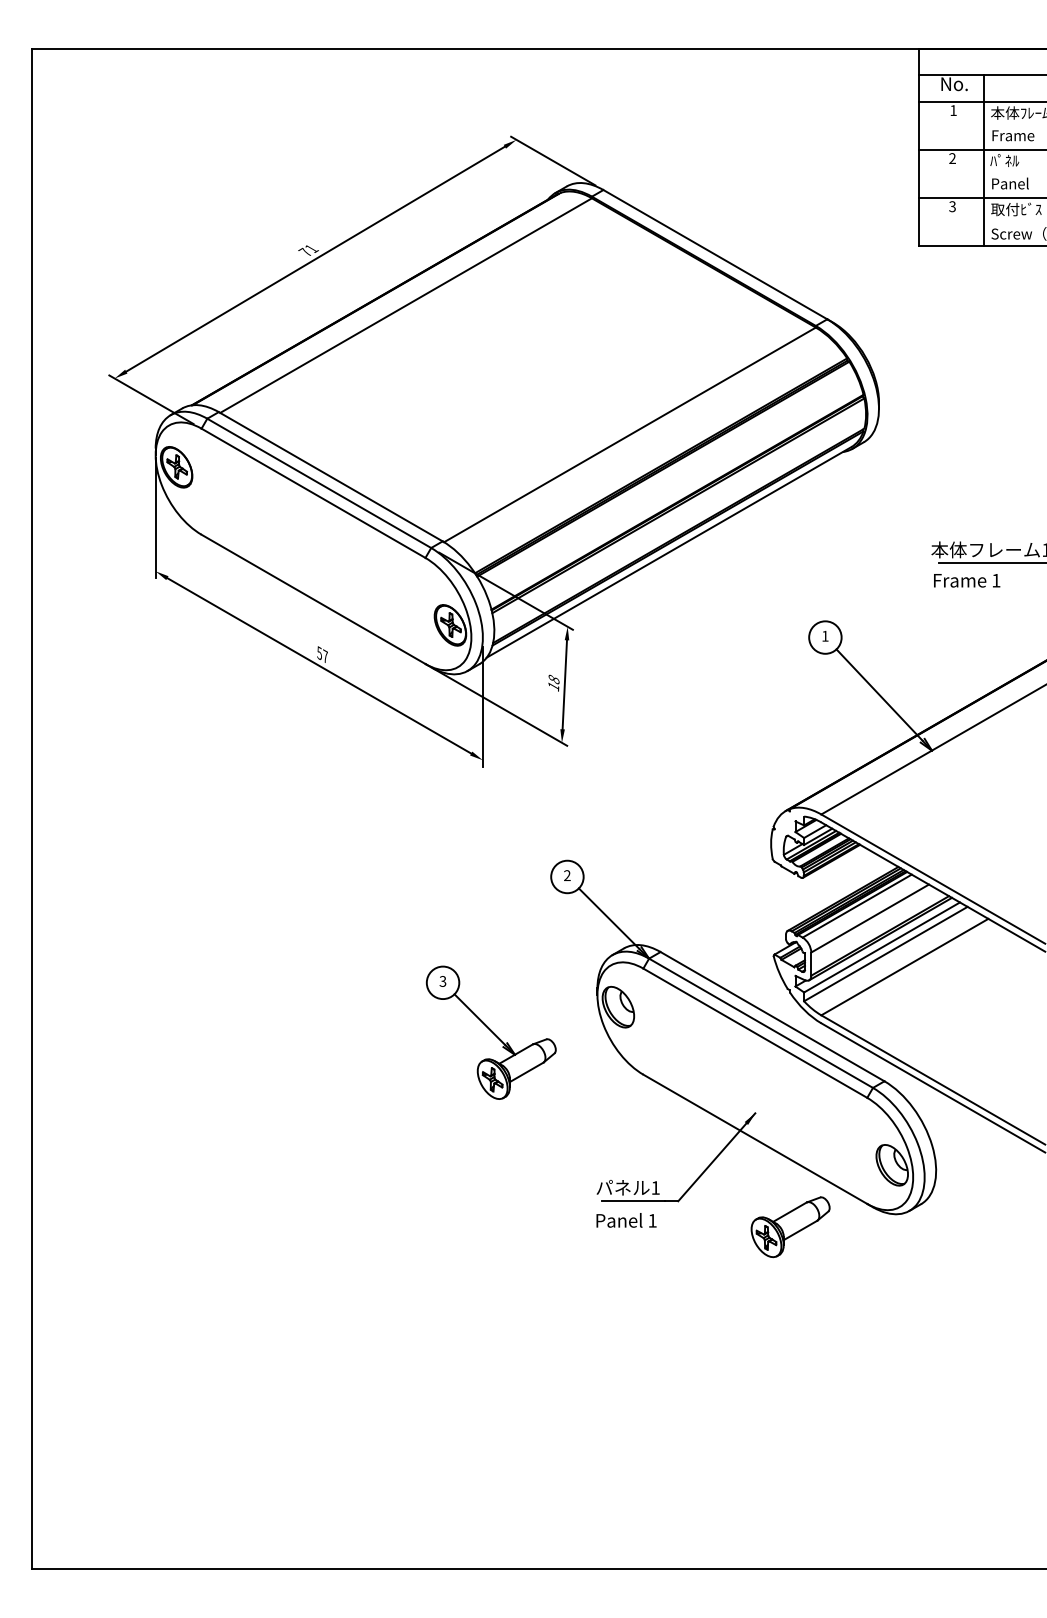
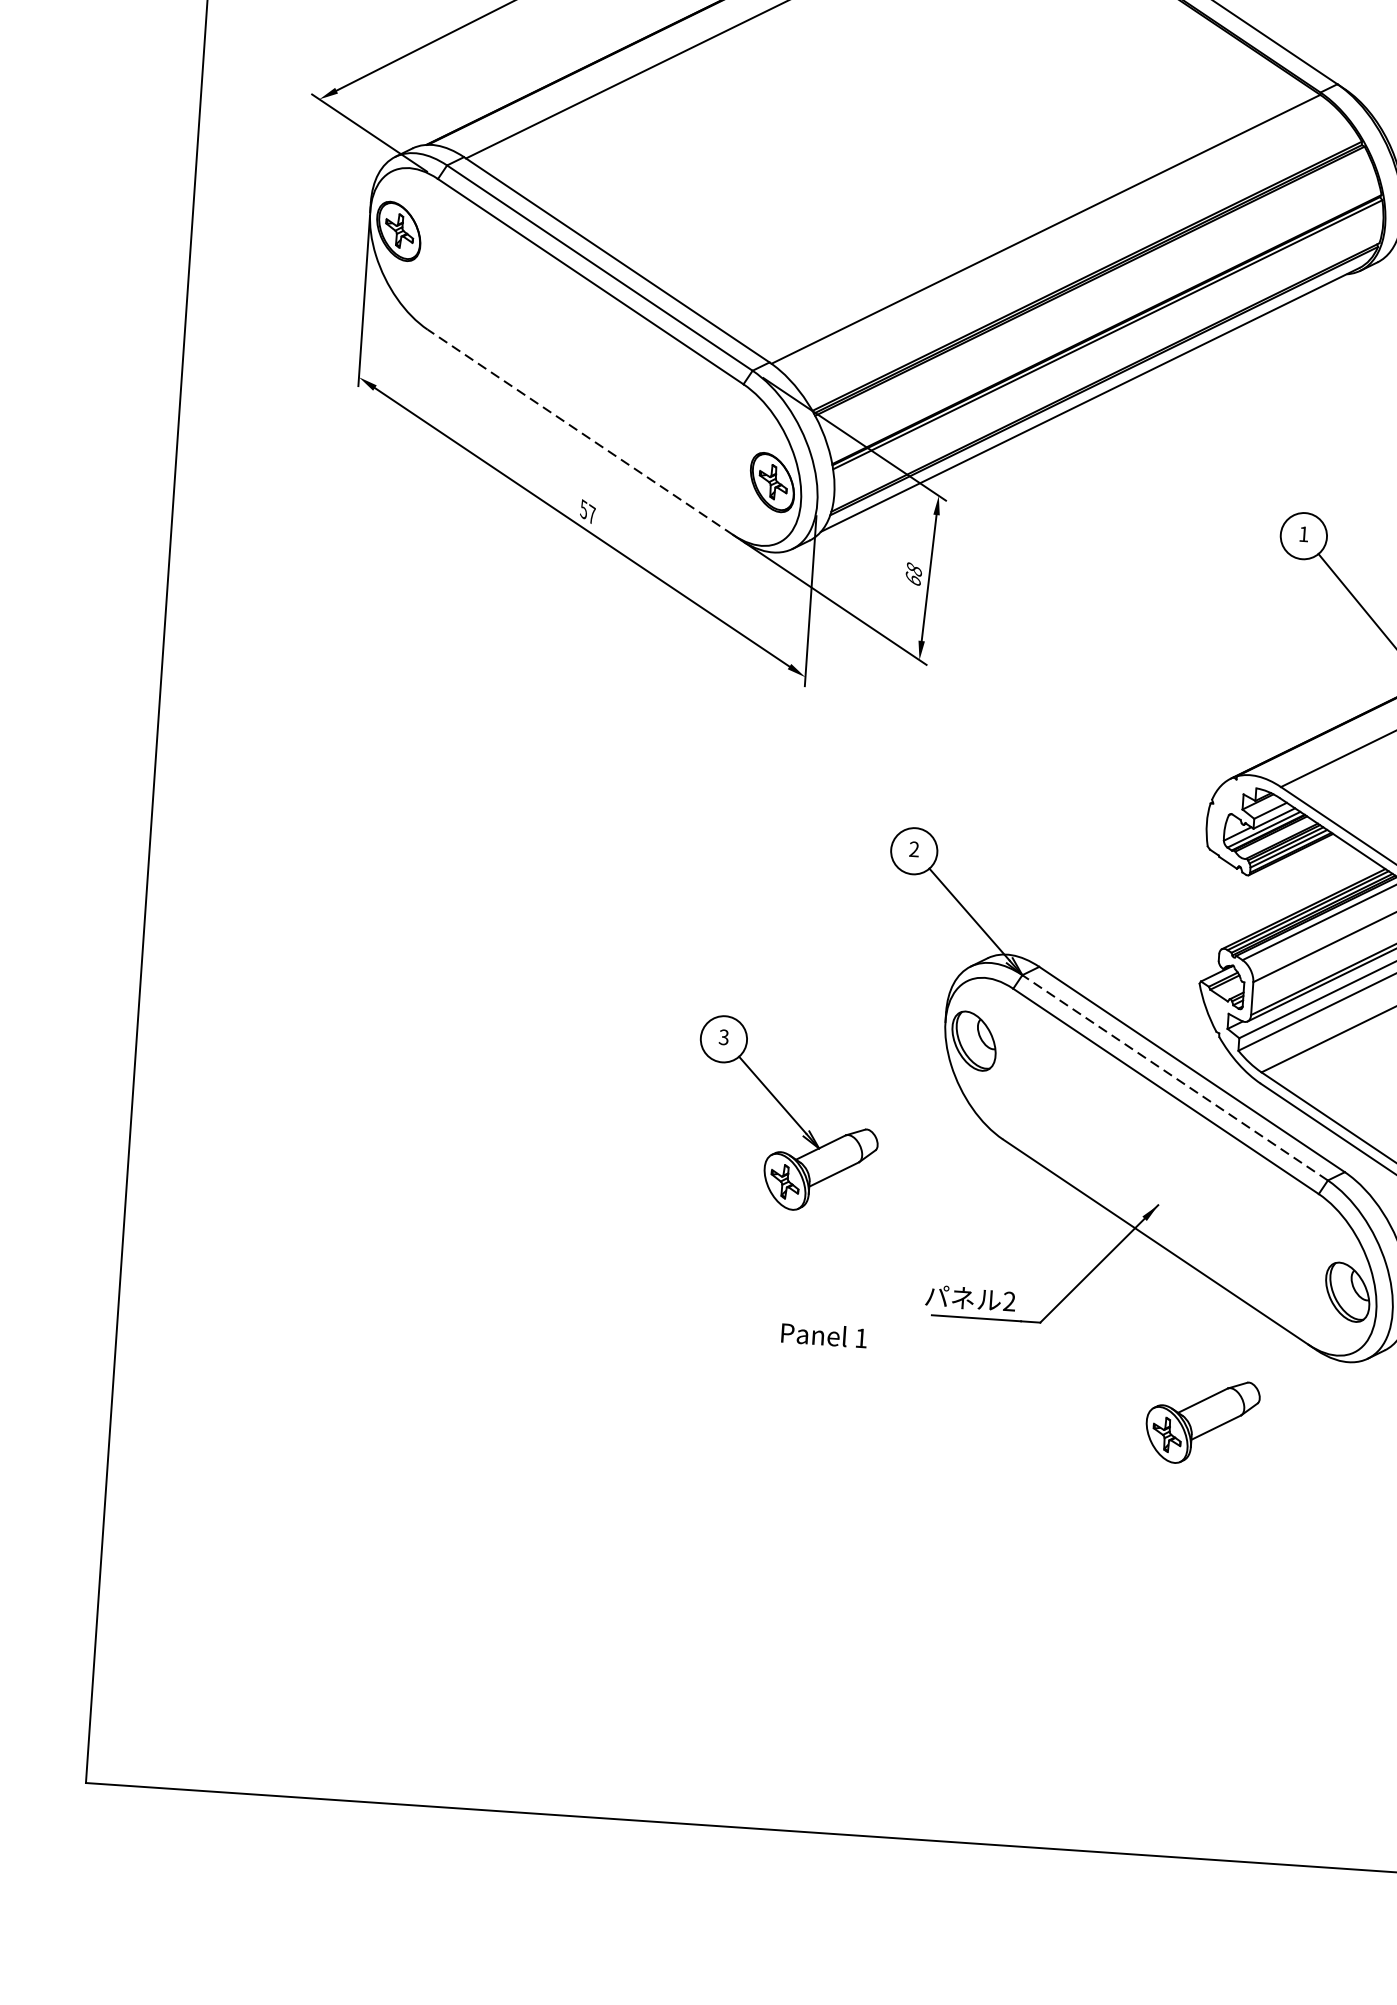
line: (313, 599) -> (580, 432), solid -> dashed
text: (553, 686) -> (912, 579), 18 -> 68
line: (760, 1023) -> (1174, 1078), solid -> dashed
part: (490, 1032) -> (786, 1114), moved
text: (655, 1187) -> (1009, 1300), 1 -> 2
text: (626, 1220) -> (824, 1335), moved
part: (790, 1227) -> (1202, 1422), moved

